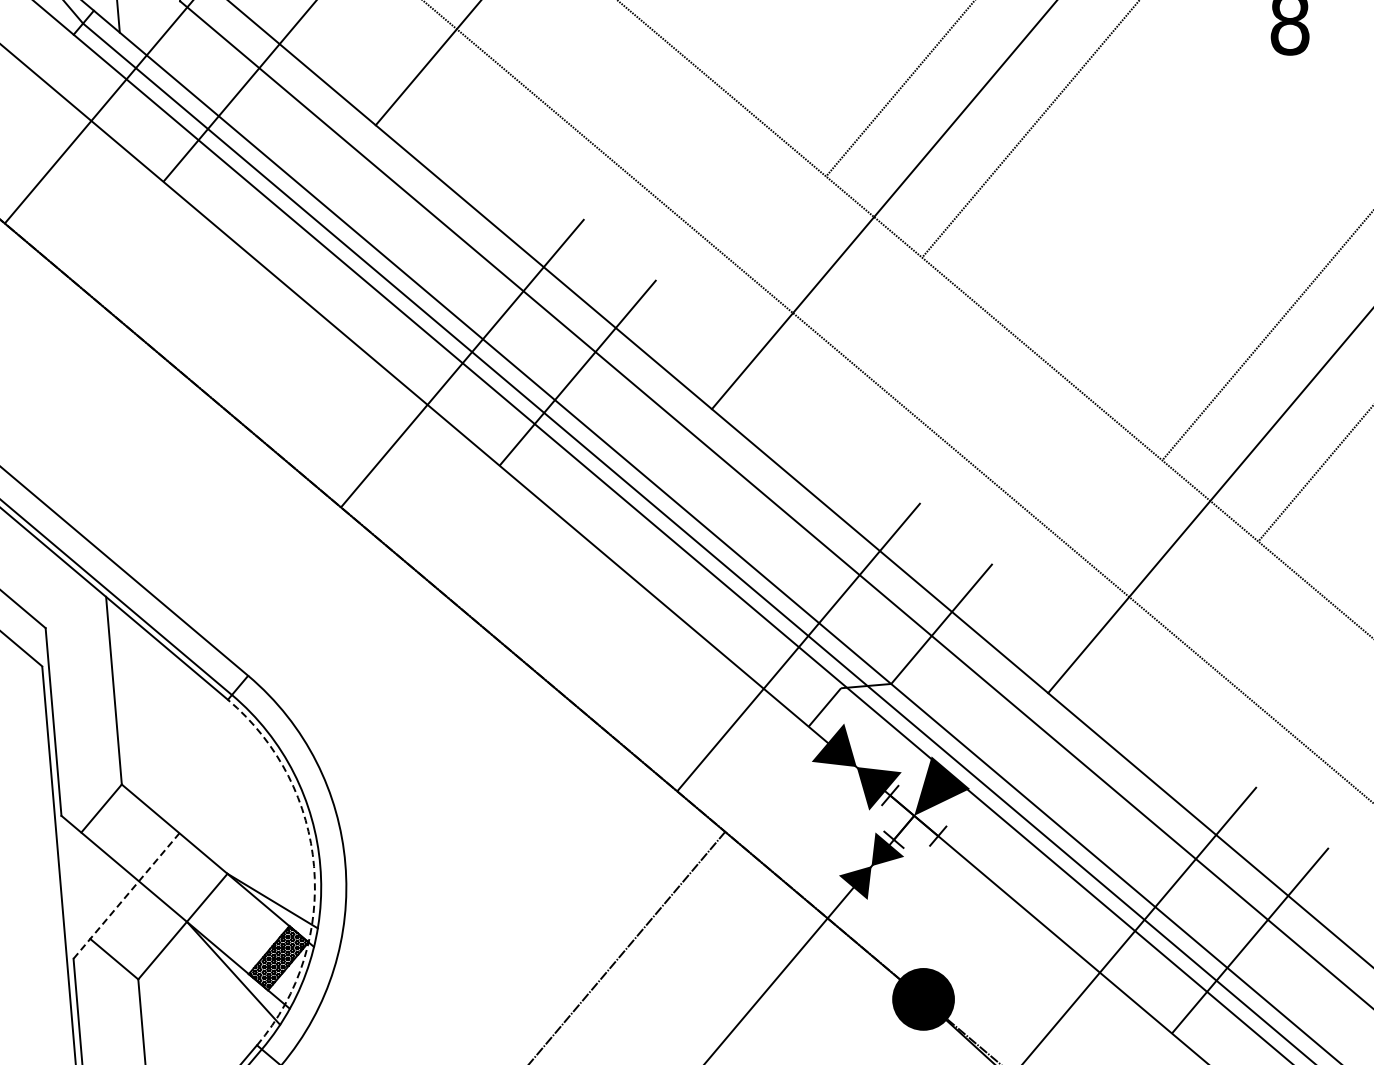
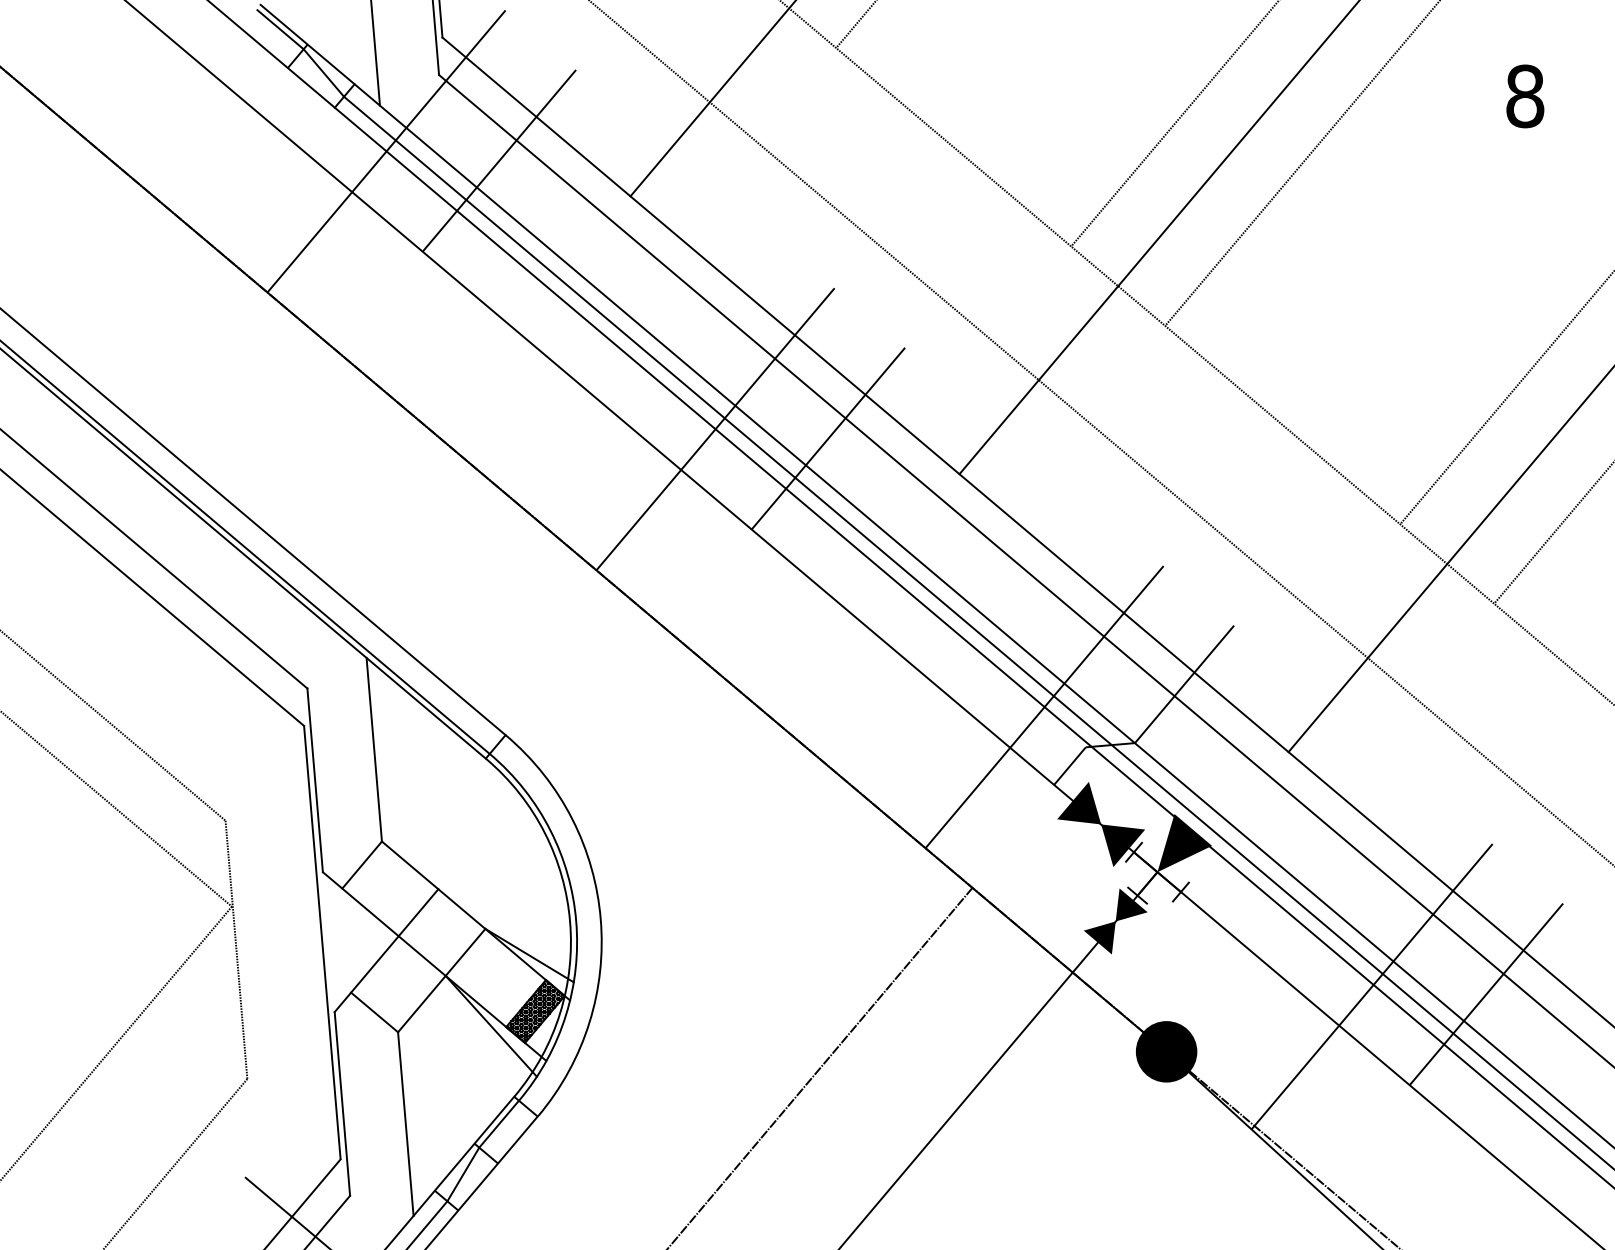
arc: (314, 866) -> (570, 921), dashed -> solid
line: (126, 895) -> (386, 950), dashed -> solid

